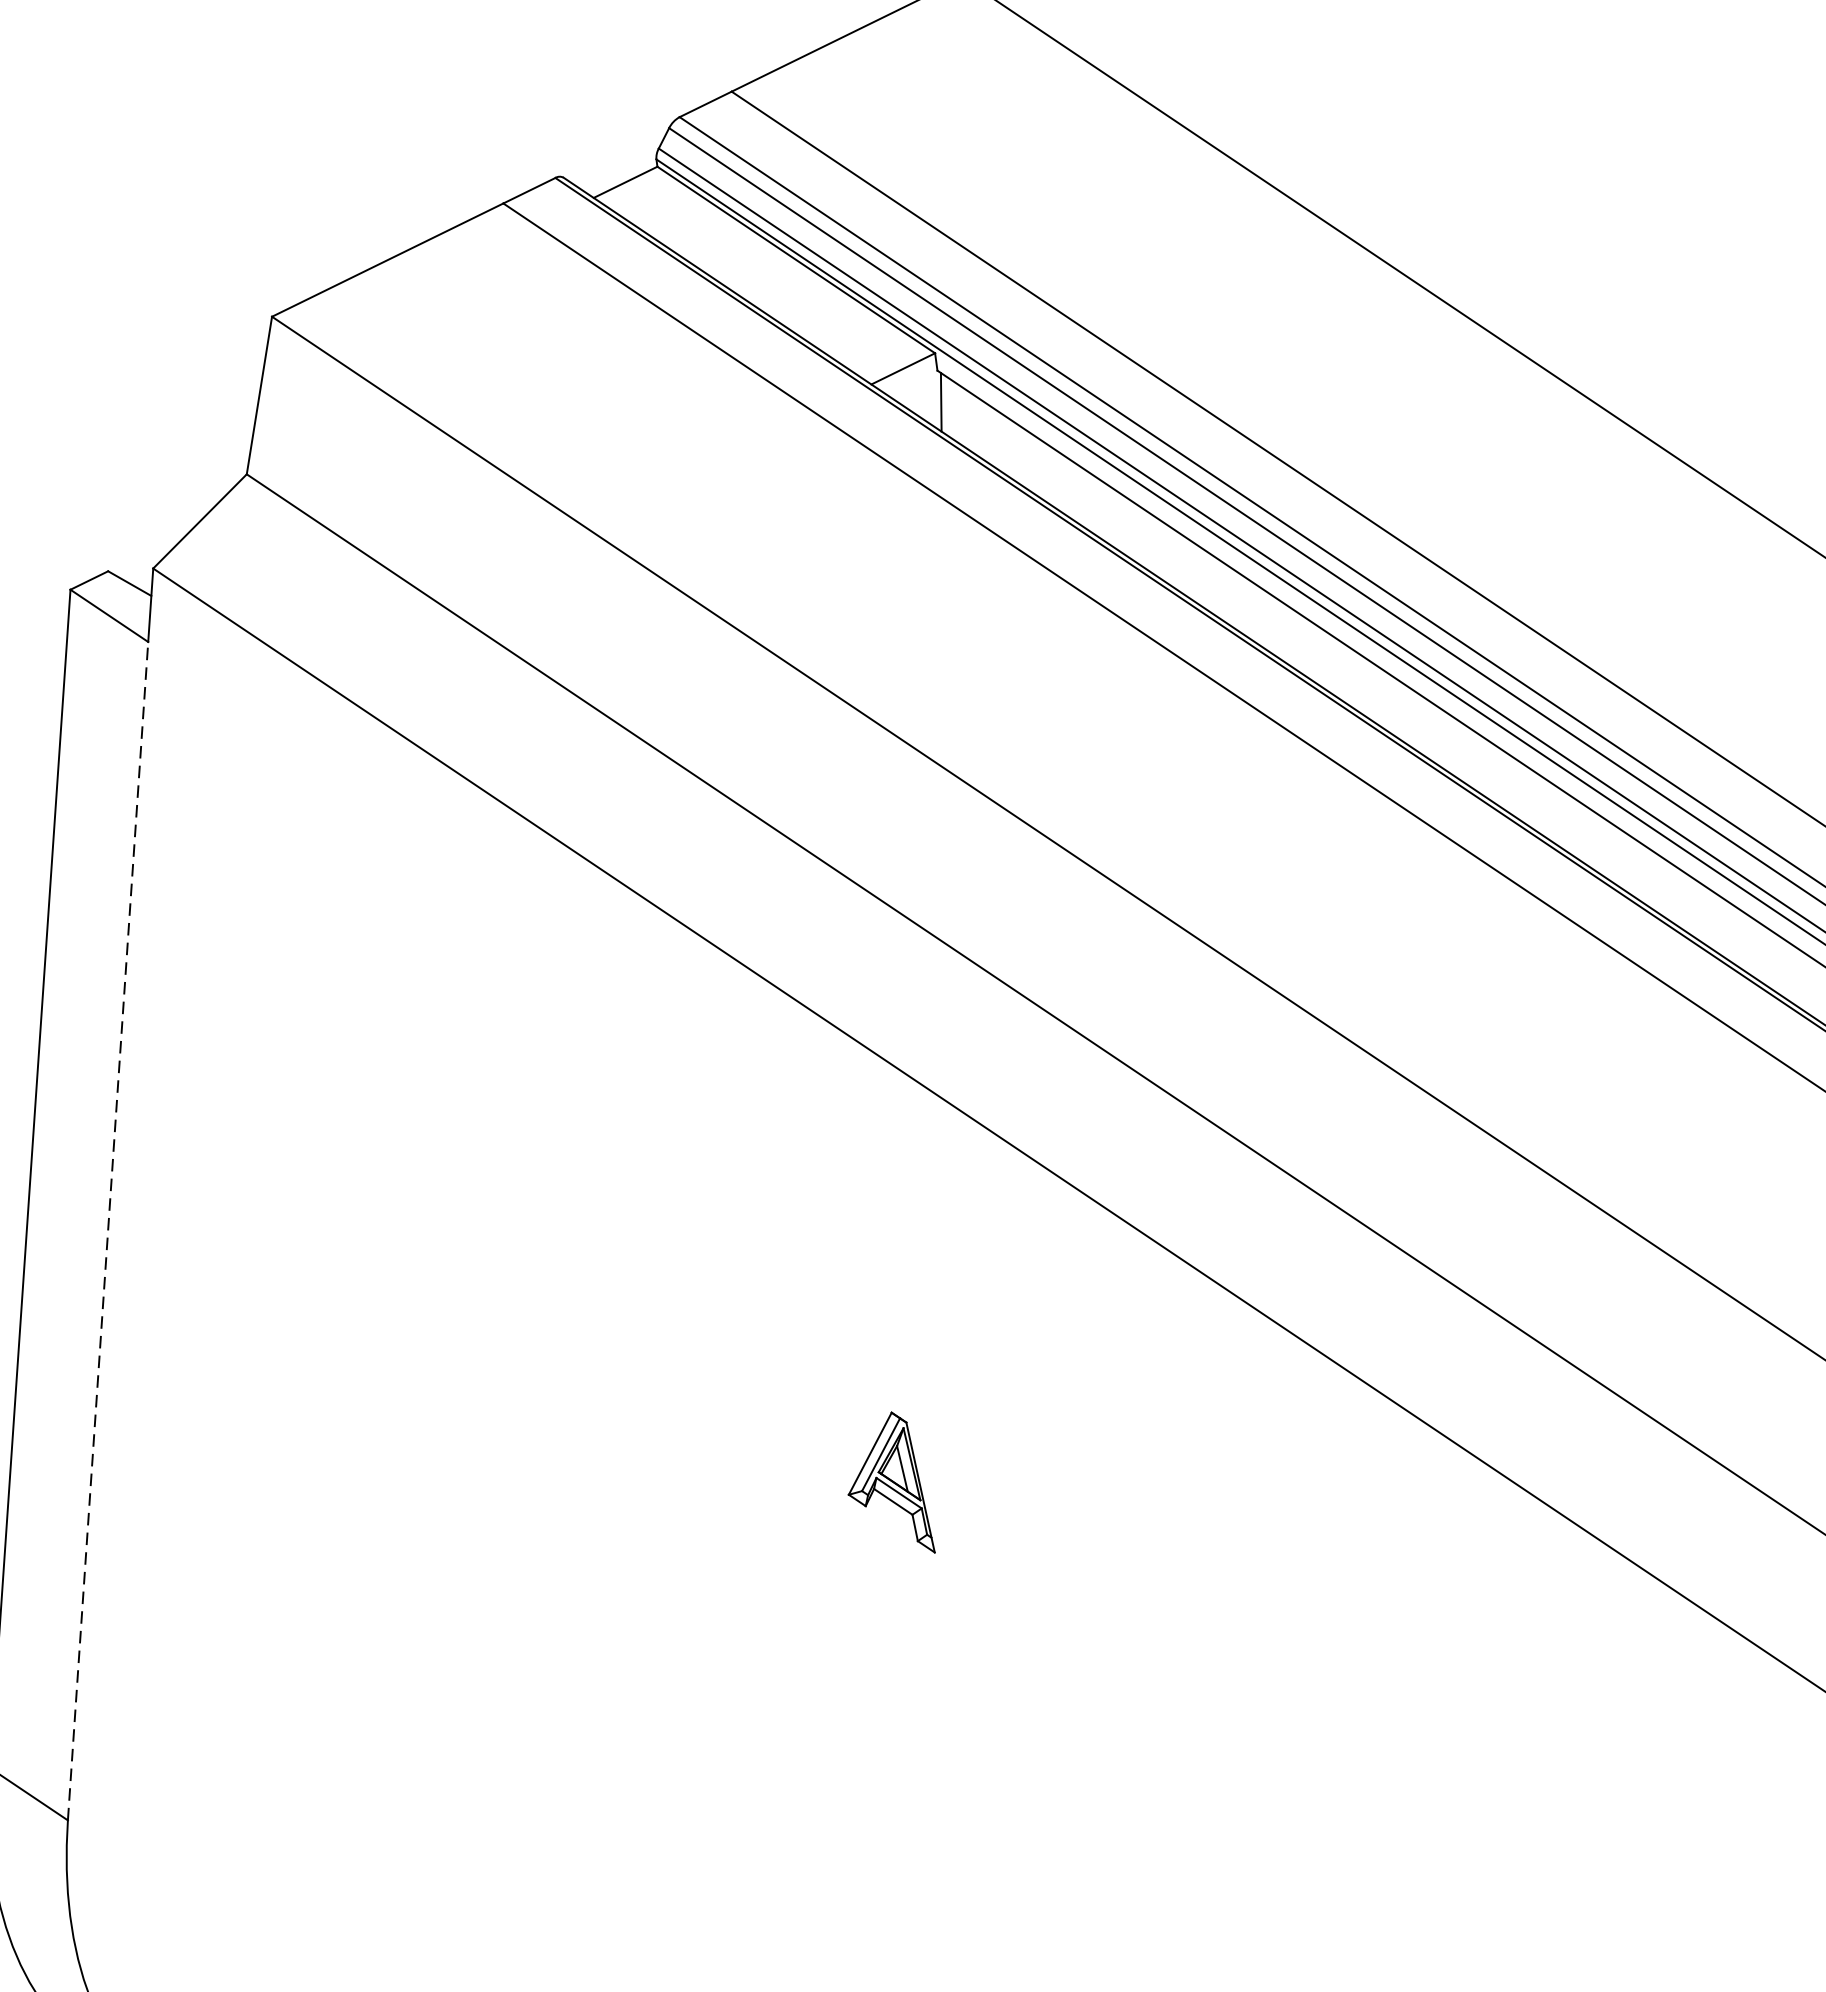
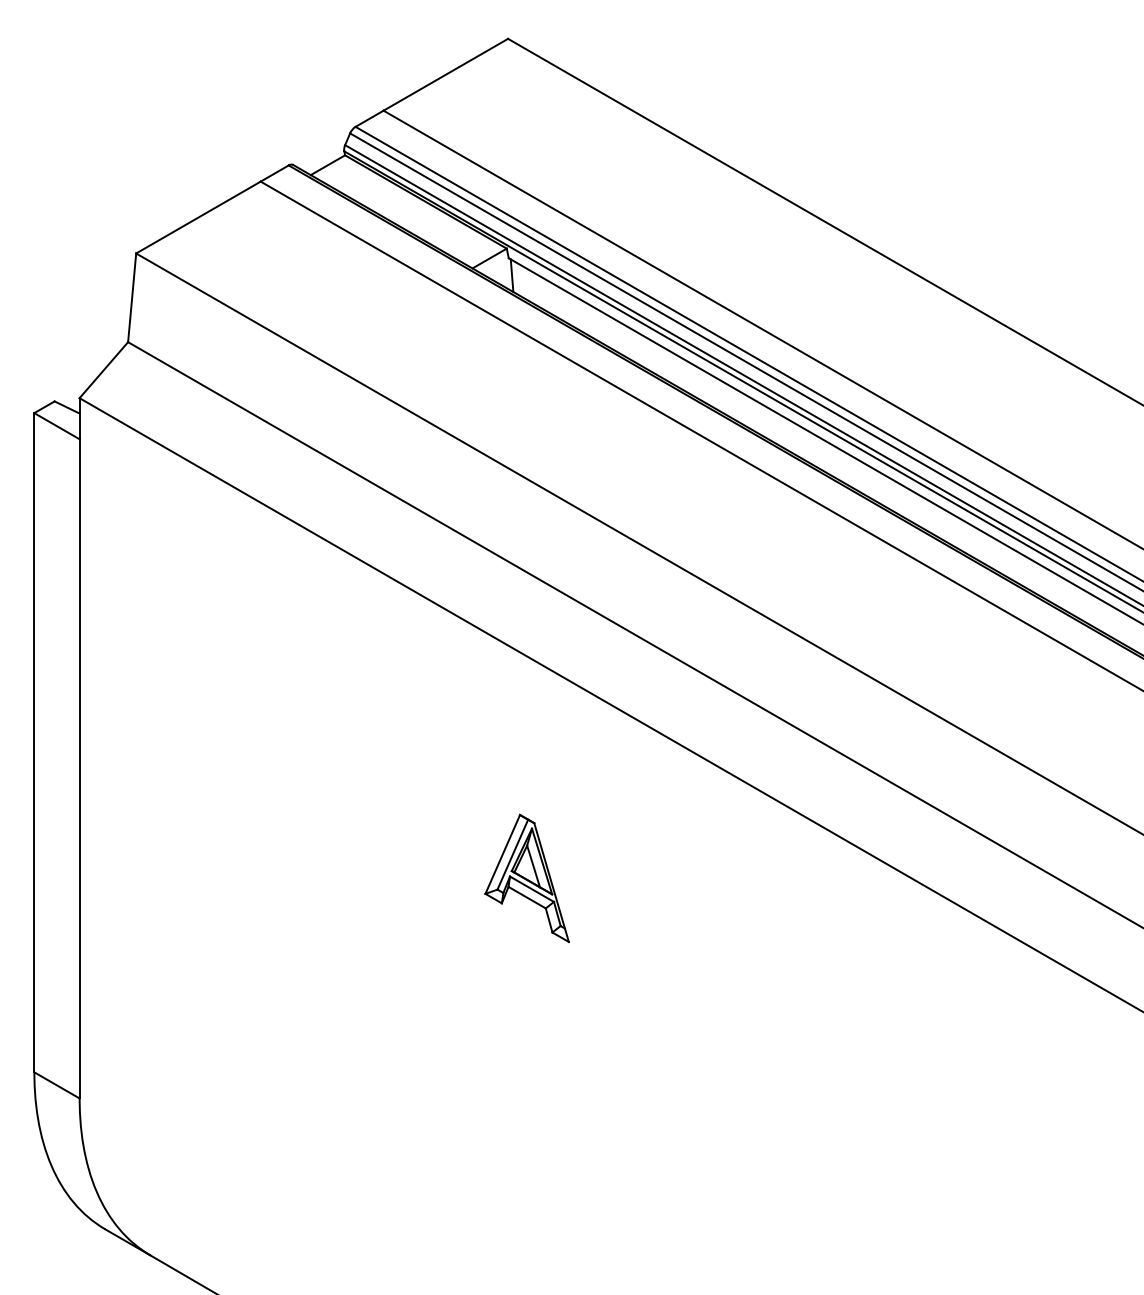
line: (107, 1230) -> (79, 768), dashed -> solid
part: (893, 1479) -> (526, 877), size x1.67

